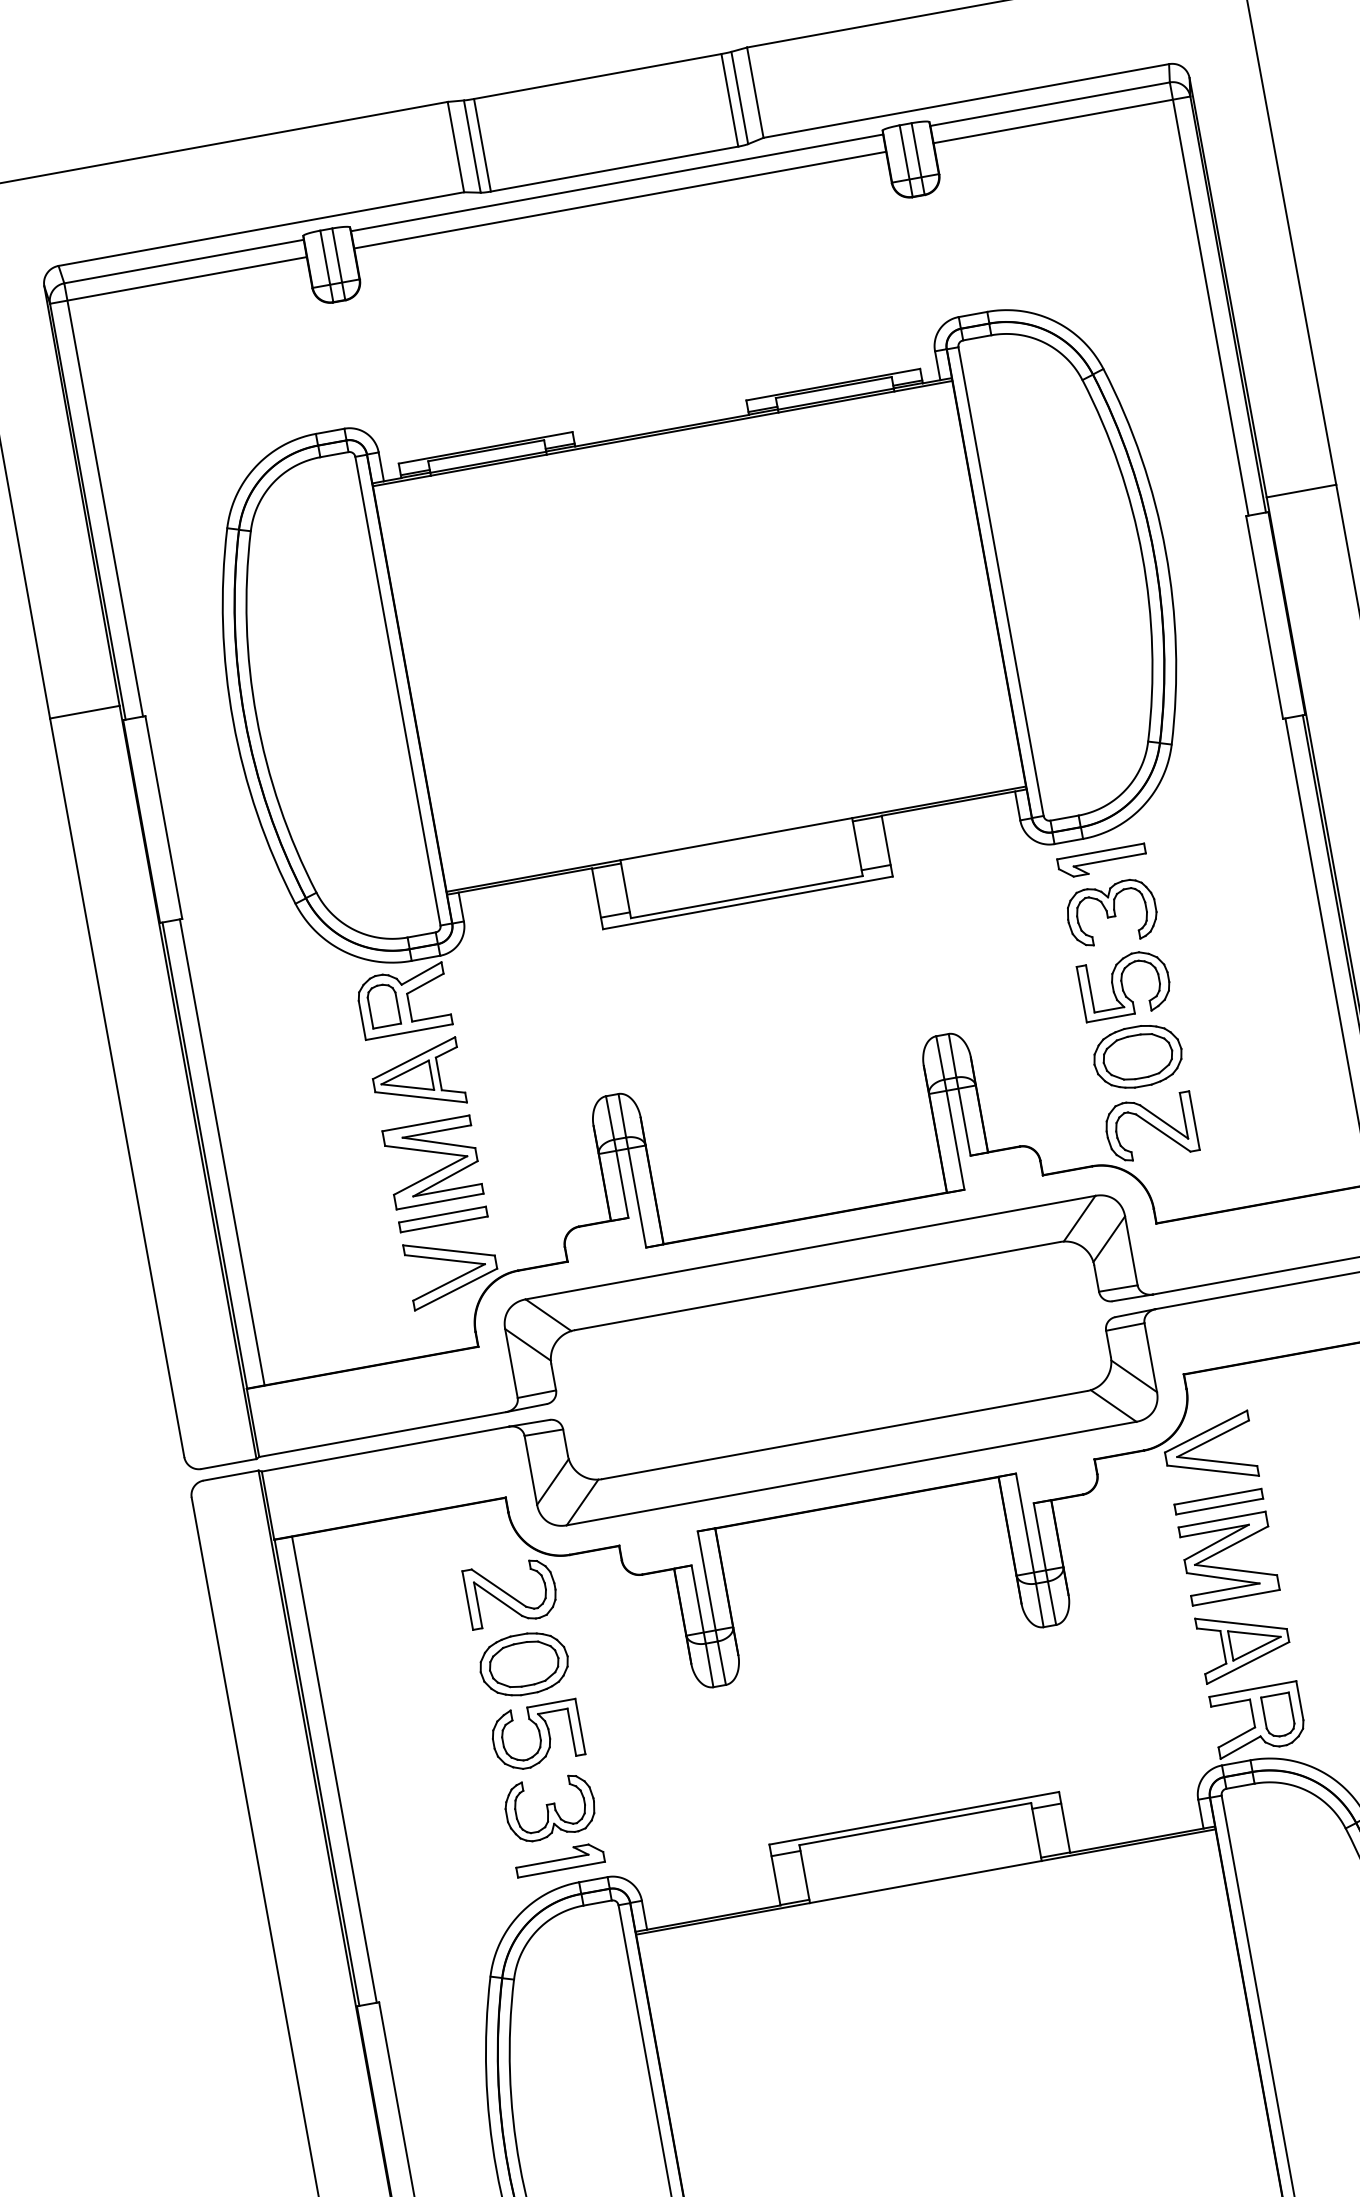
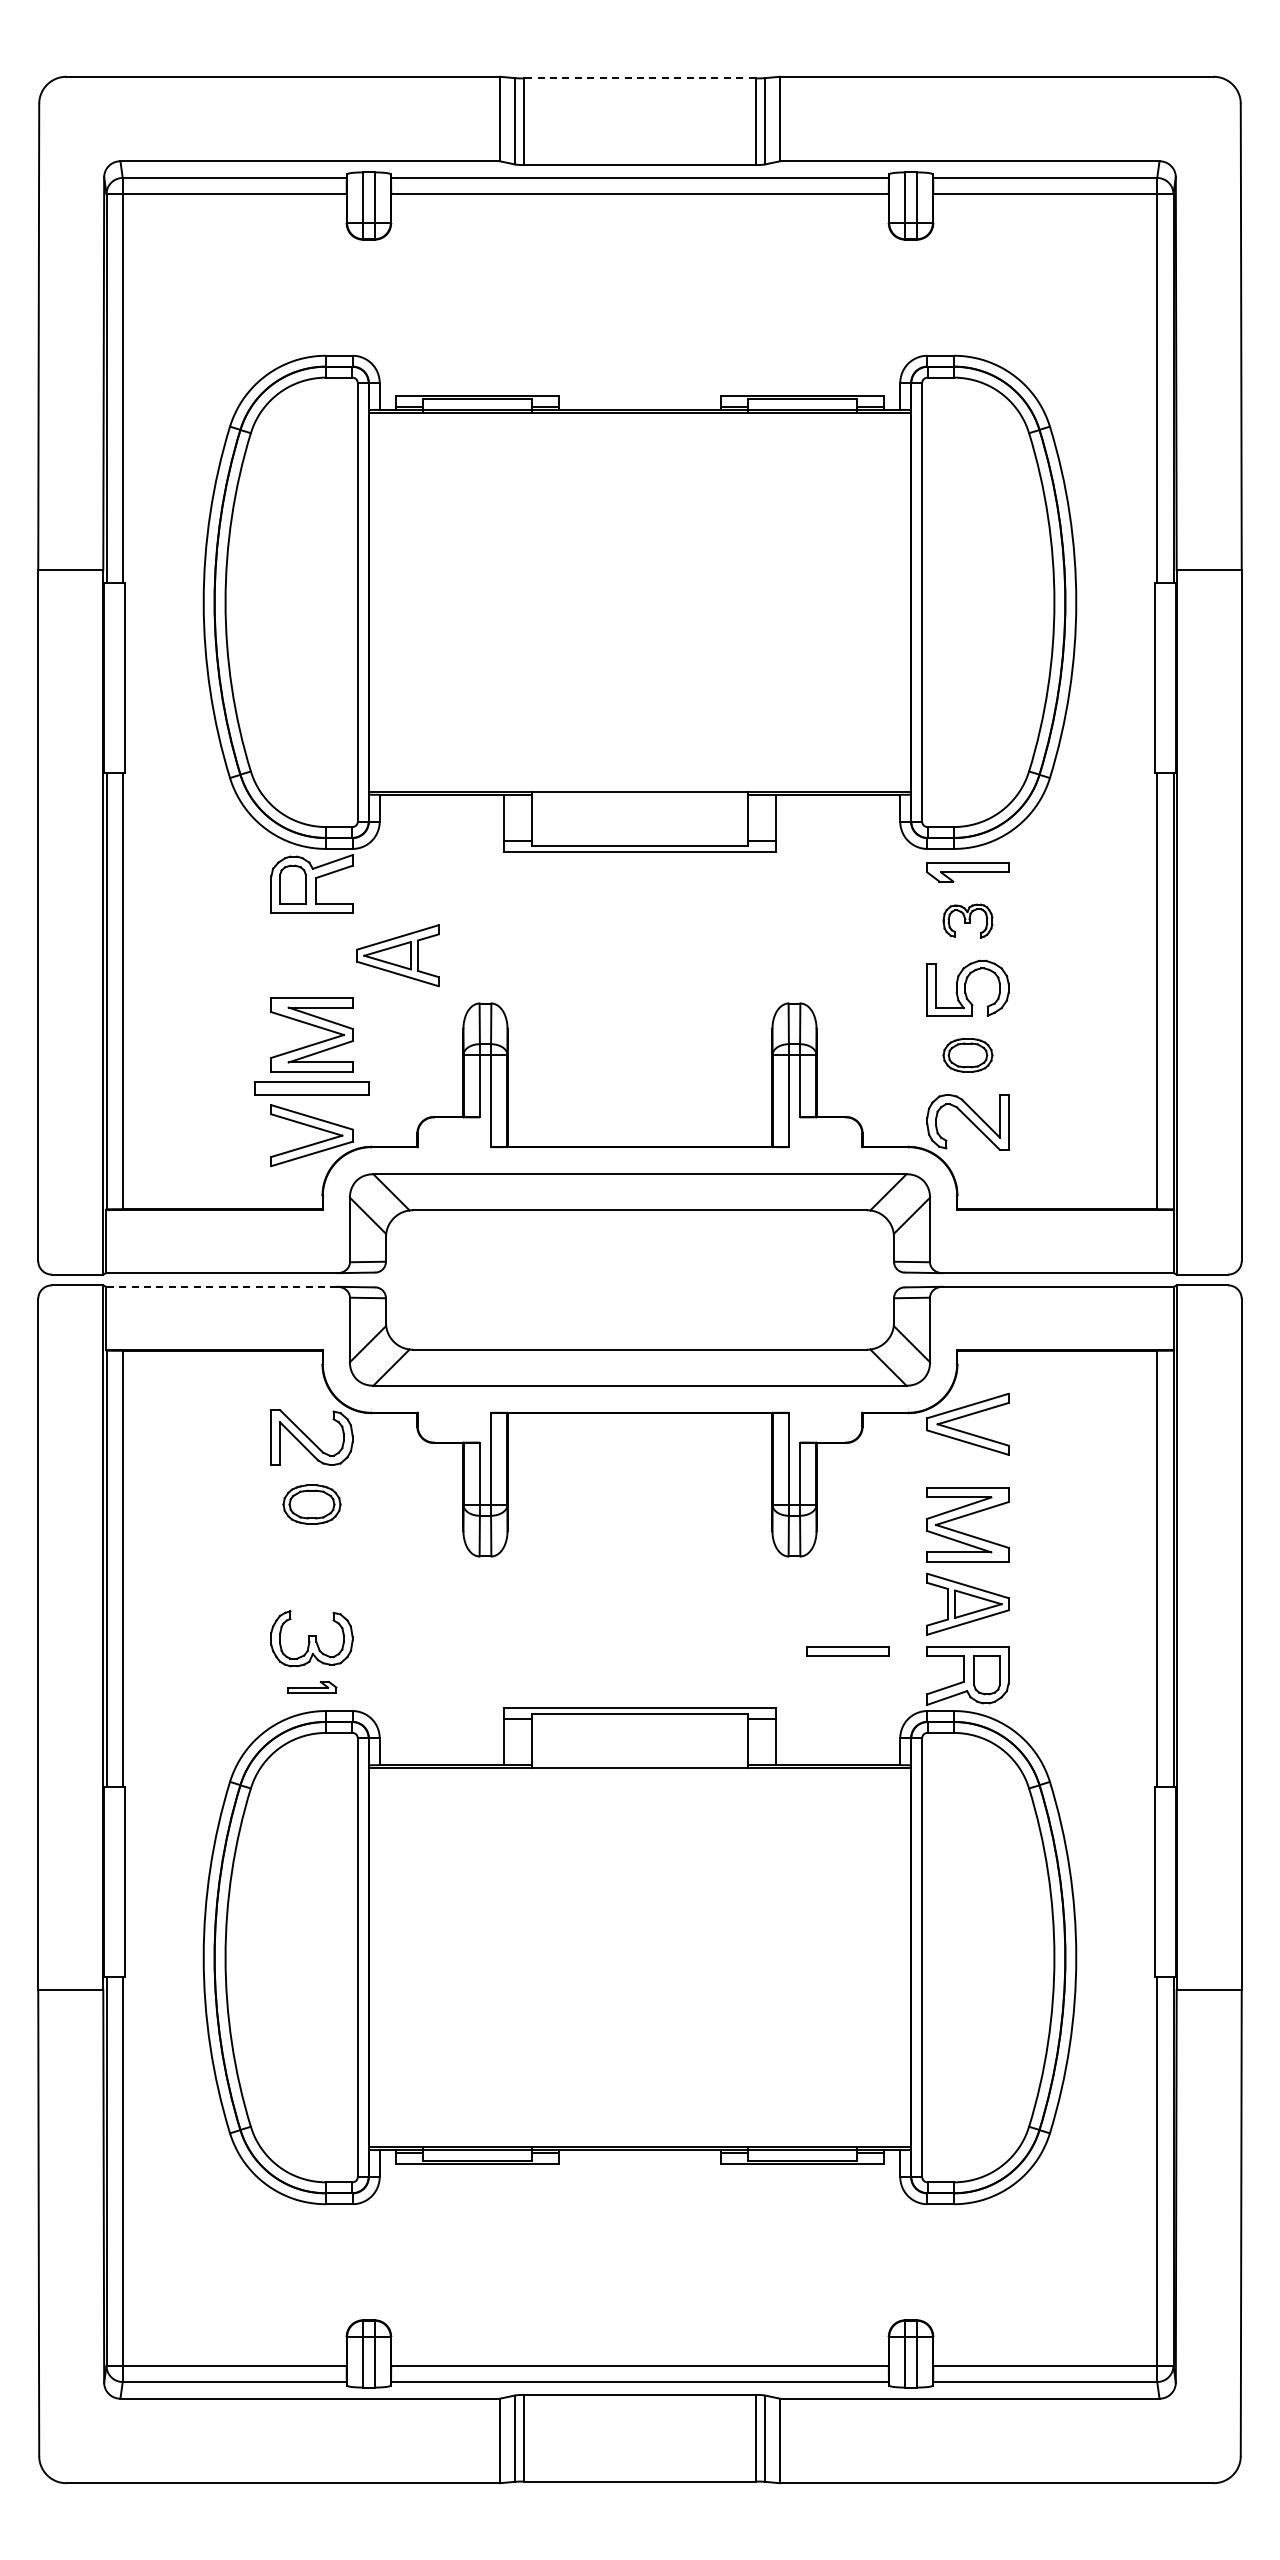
line: (598, 76) -> (640, 78), solid -> dashed
part: (1111, 912) -> (967, 920), size x0.6
part: (1137, 1057) -> (967, 1055), size x0.6
part: (417, 1077) -> (397, 955), moved
part: (442, 1219) -> (311, 1088), size x1.4
line: (385, 1448) -> (221, 1286), solid -> dashed
part: (1218, 1501) -> (847, 1651), moved
part: (523, 1664) -> (311, 1504), size x0.7
part: (536, 1735) -> (311, 1571), removed
part: (559, 1859) -> (311, 1687), size x0.6

